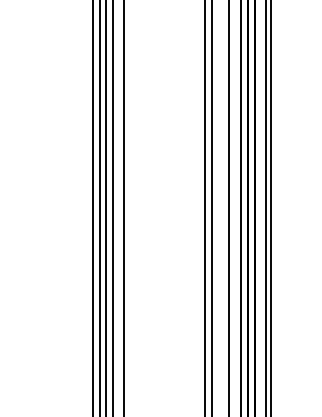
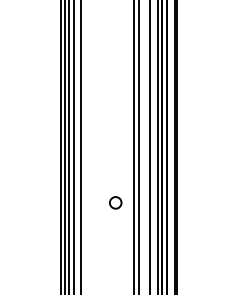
circle: (176, 270) -> (115, 202), added

